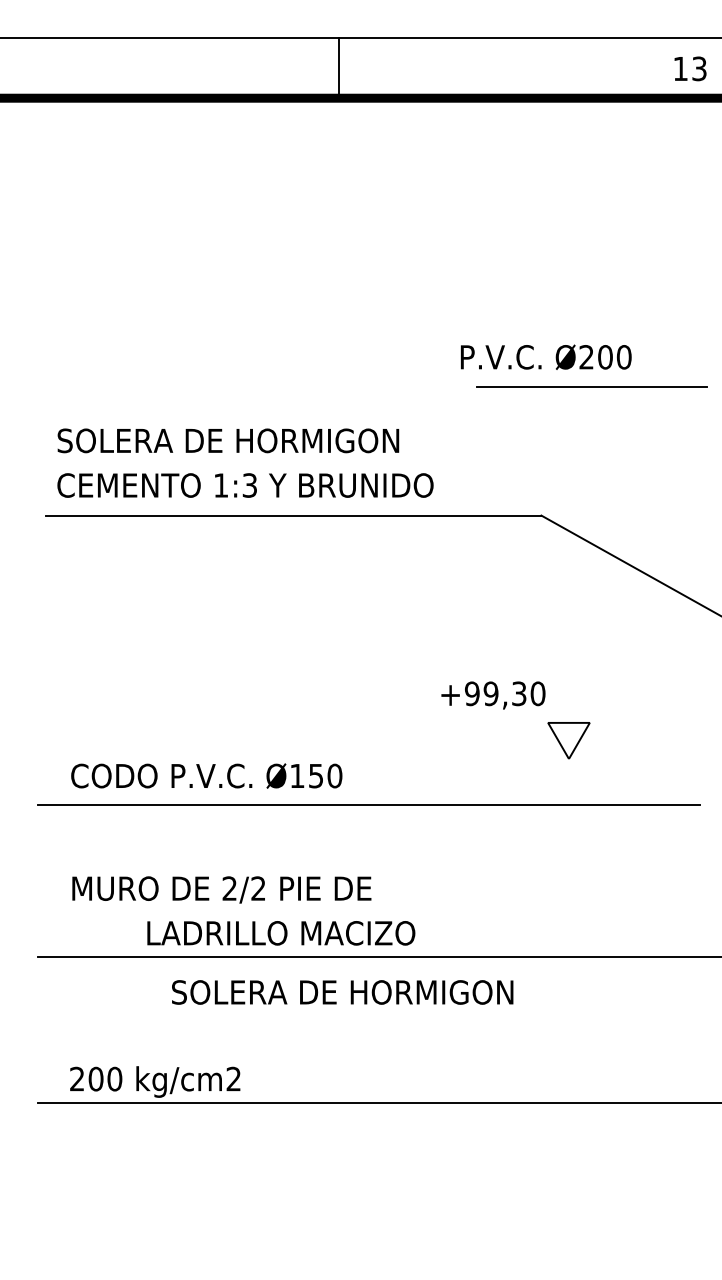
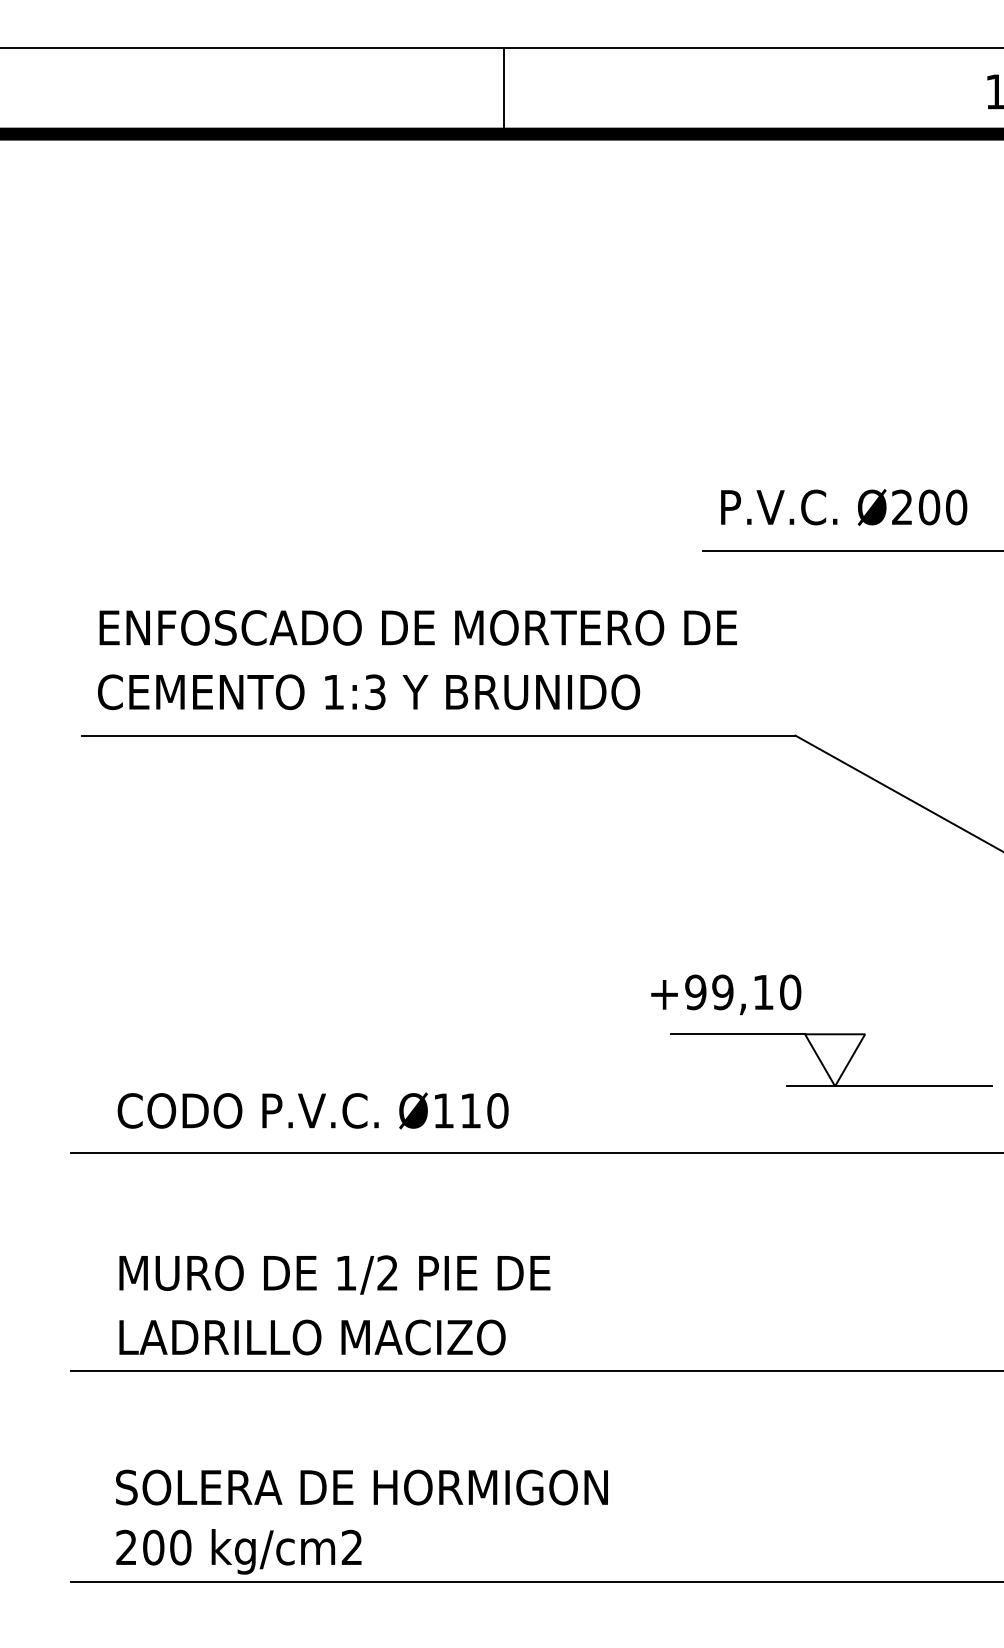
text: (546, 356) -> (844, 506), moved
text: (278, 440) -> (416, 627), SOLERA DE HORMIGON -> ENFOSCADO DE MORTERO DE
text: (519, 693) -> (763, 991), +99,30 -> +99,10
line: (501, 722) -> (737, 1033), added
line: (606, 759) -> (889, 1087), added
text: (315, 776) -> (469, 1111), Ø150 -> Ø110
text: (229, 888) -> (345, 1272), 2/2 -> 1/2
text: (281, 933) -> (312, 1337), moved
text: (342, 992) -> (361, 1487), moved

